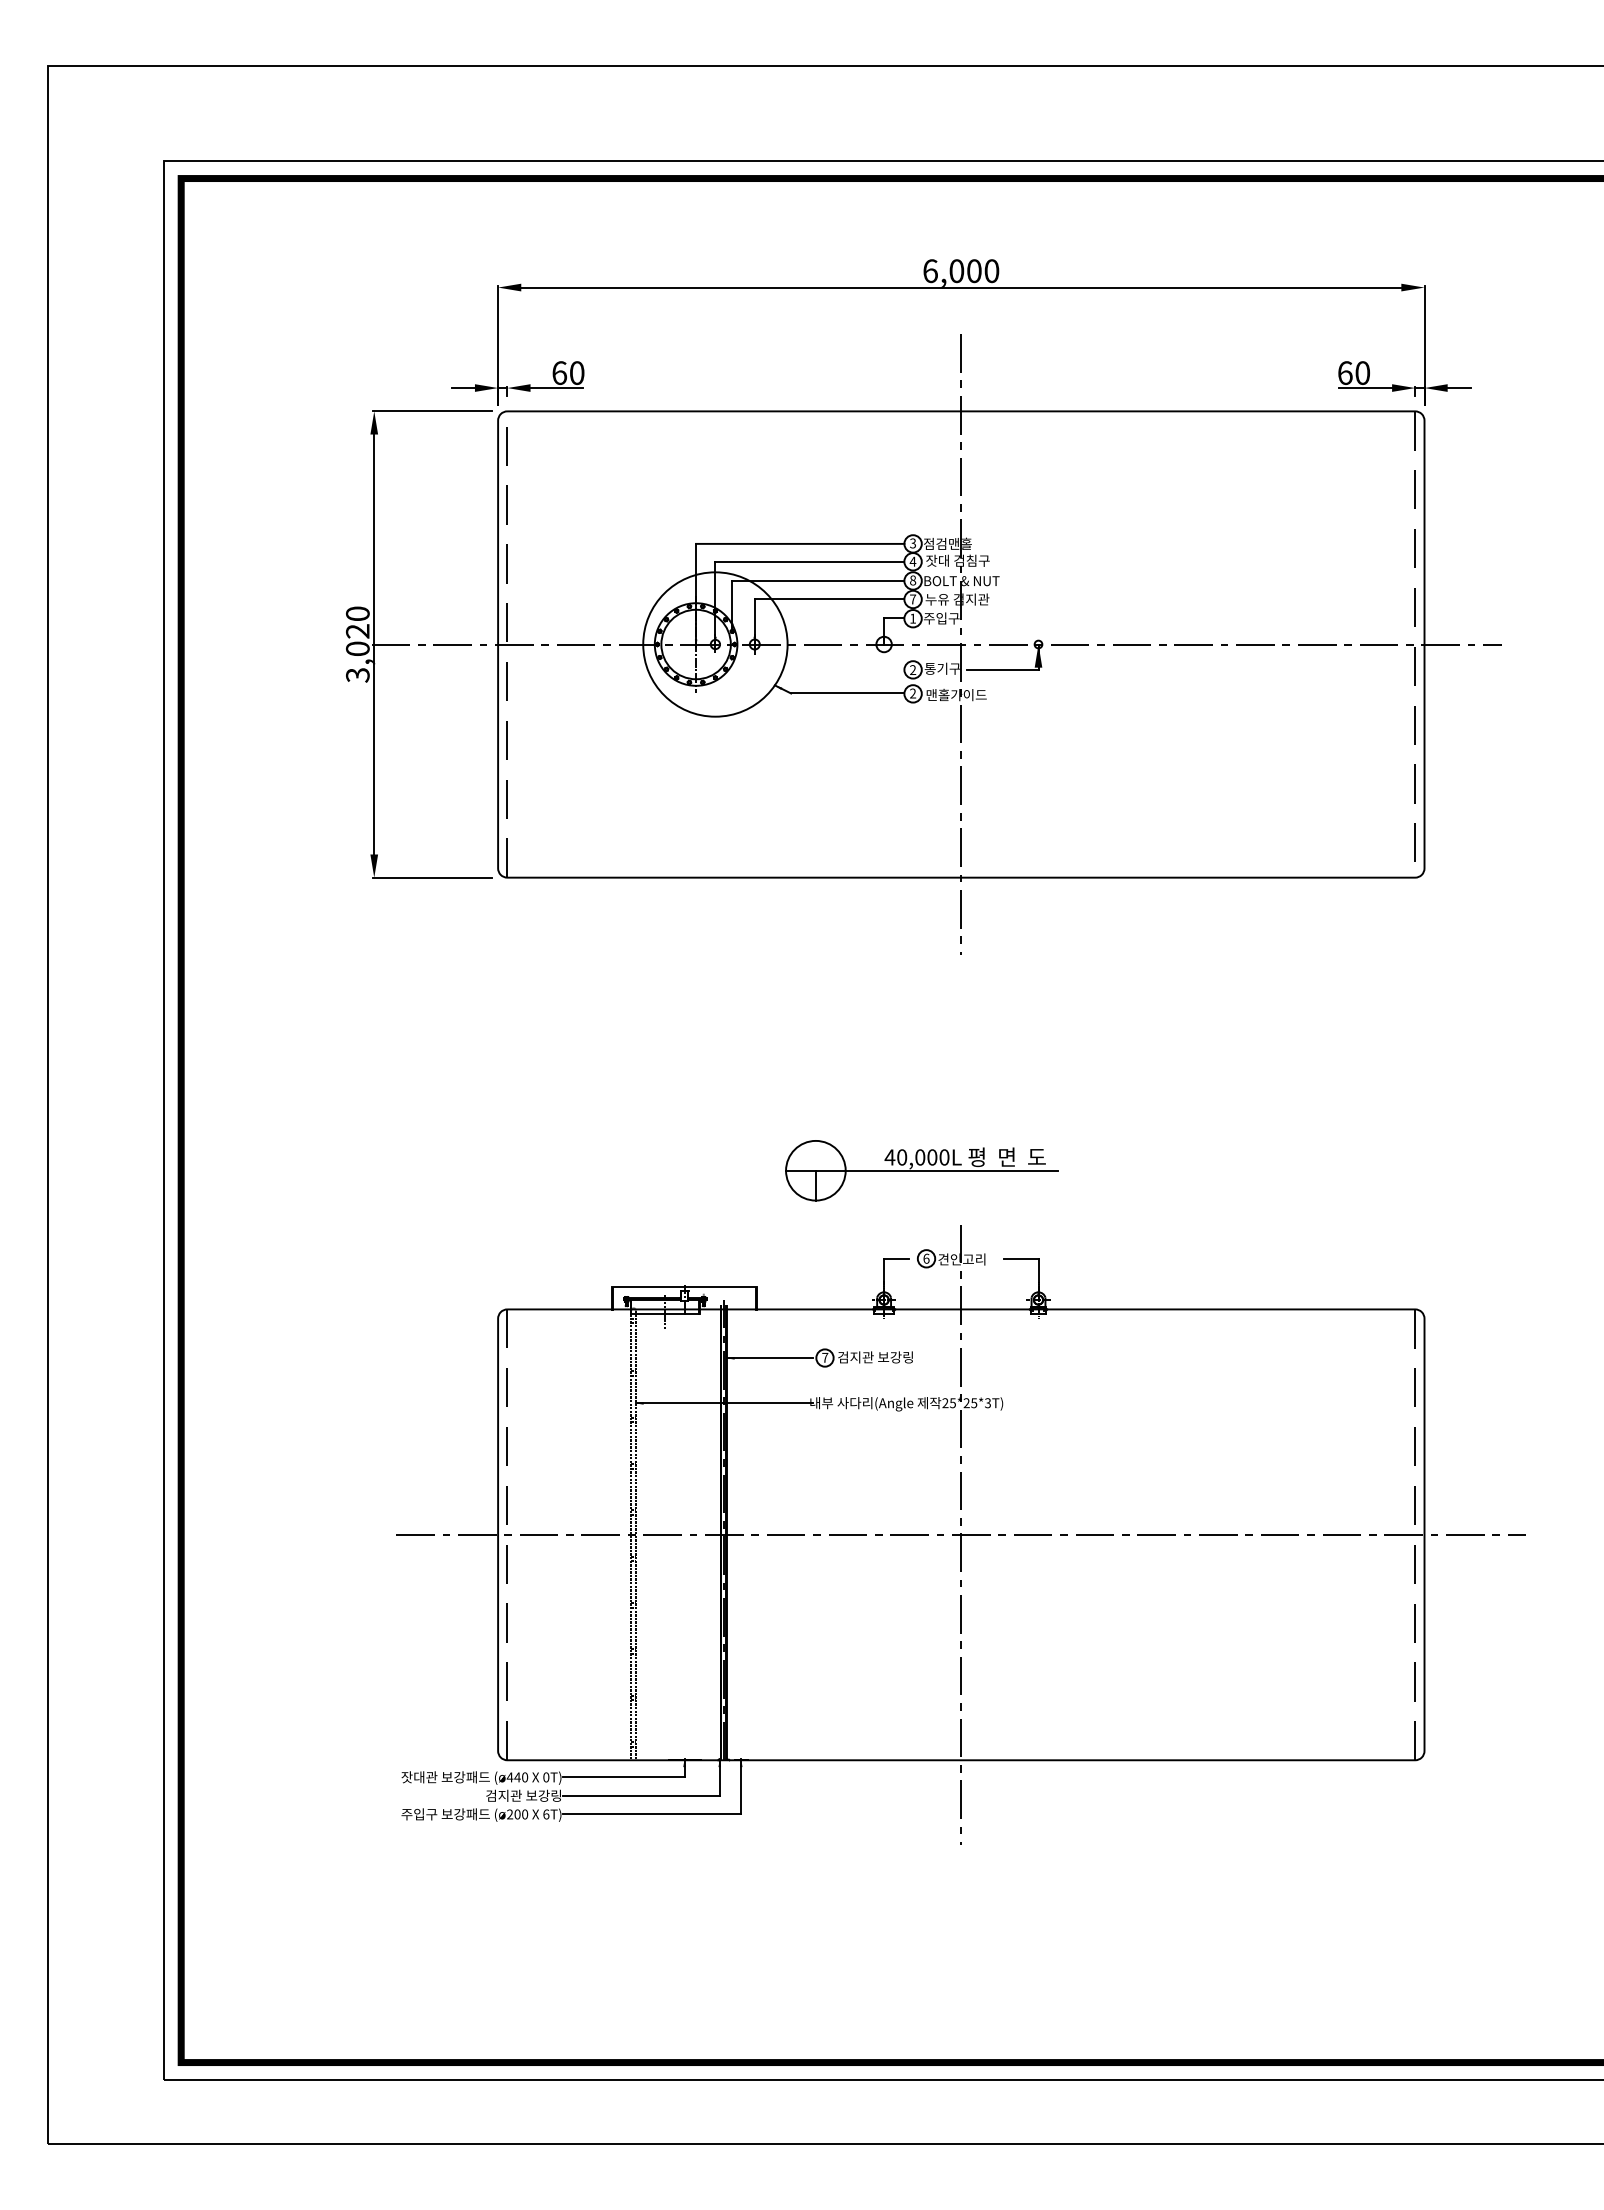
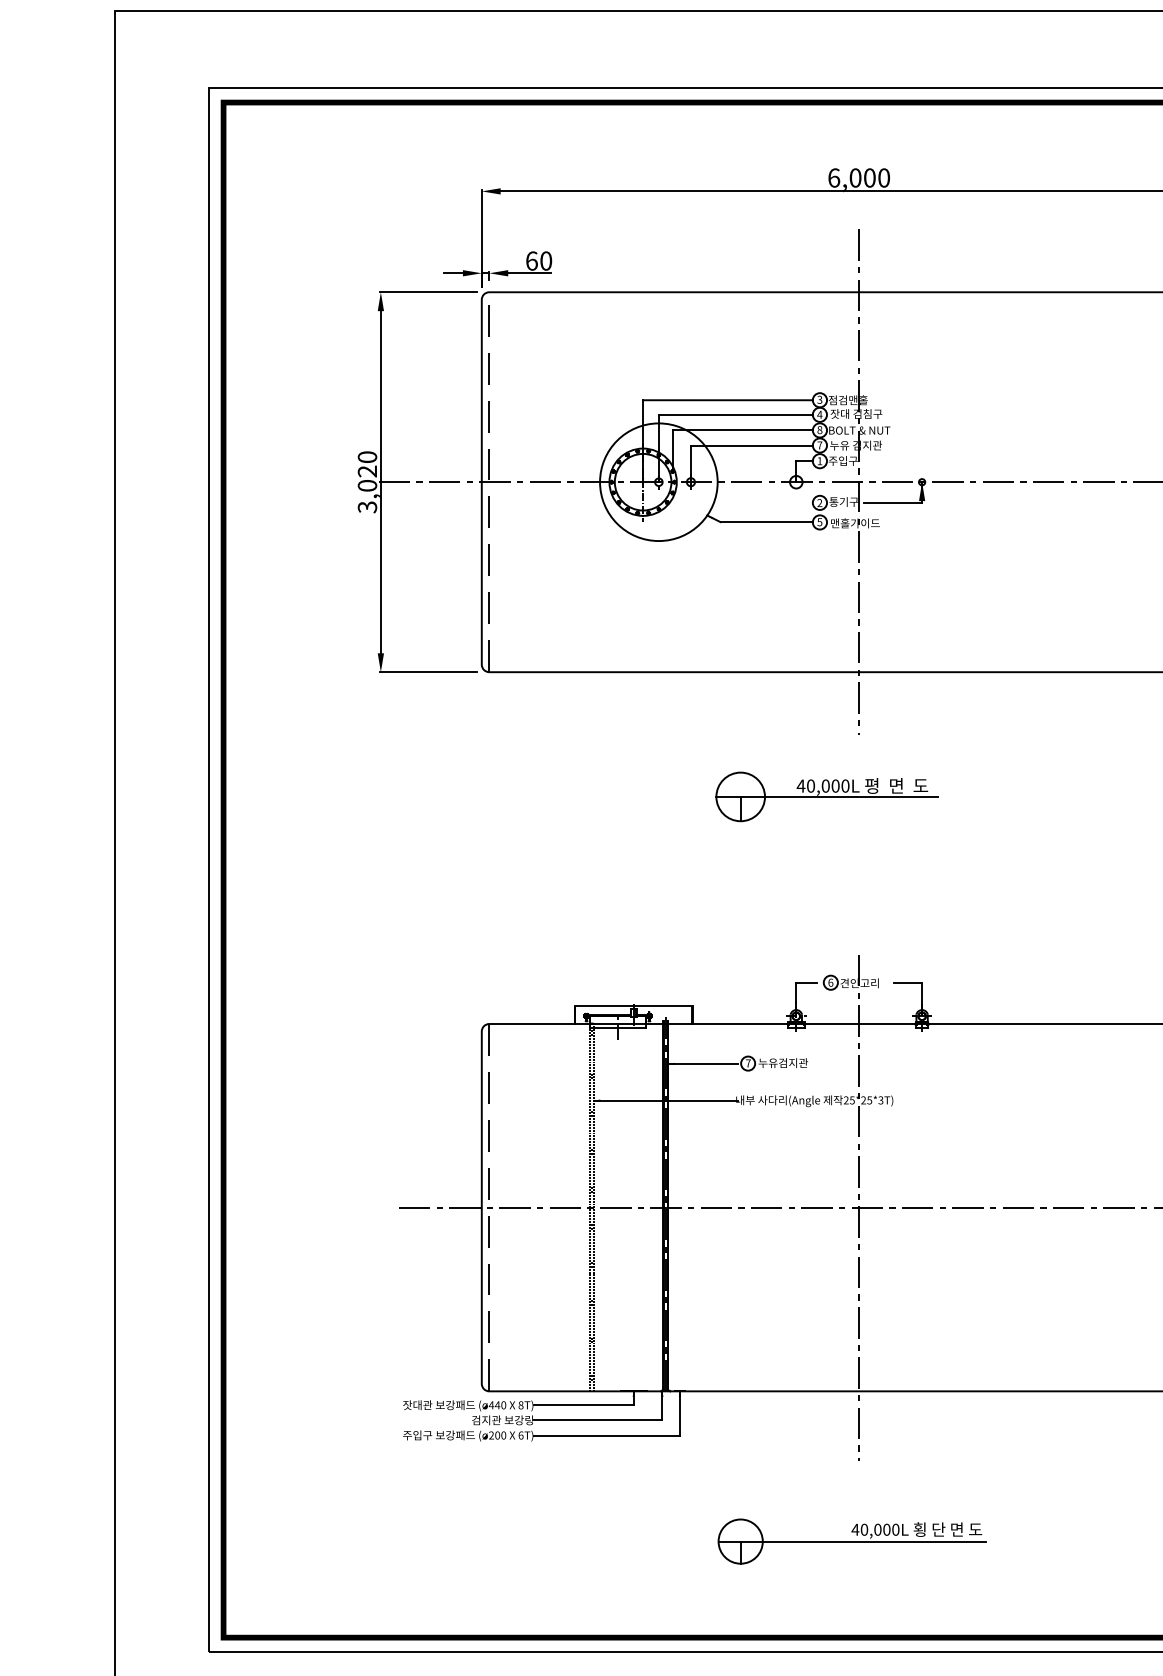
text: (913, 693) -> (820, 522), 2 -> 5
part: (921, 1170) -> (826, 796), moved
text: (874, 1357) -> (788, 1063), 검지관 보강링 -> 누유검지관
text: (546, 1777) -> (521, 1405), 0T) -> 8T)
part: (952, 1944) -> (852, 1541), added

